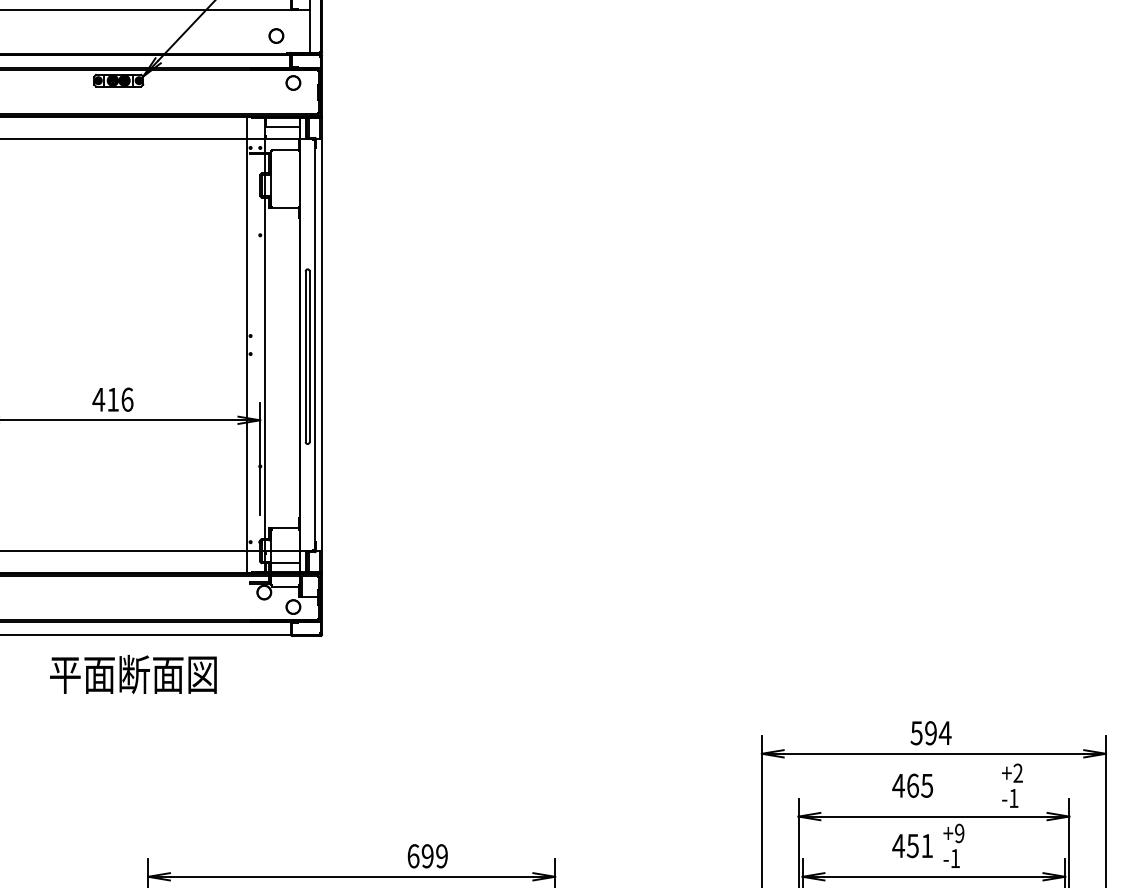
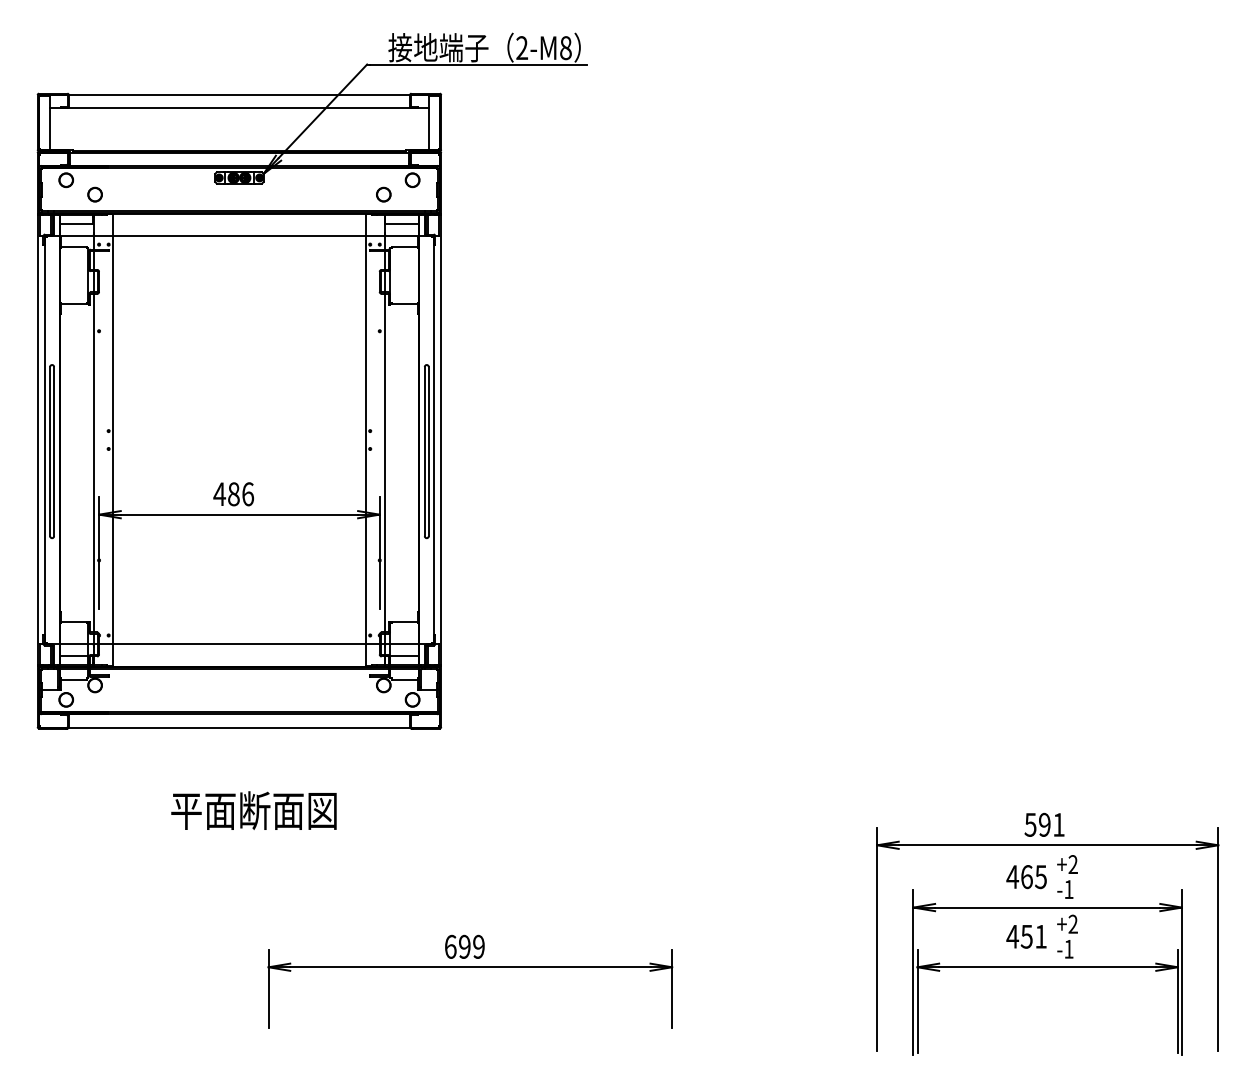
part: (276, 35) -> (383, 194), moved
text: (112, 399) -> (233, 494), 416 -> 486
text: (132, 674) -> (253, 810), moved
text: (944, 732) -> (1058, 824), 594 -> 591
text: (1012, 785) -> (1067, 876), moved
text: (958, 833) -> (1072, 924), +9 -> +2
text: (427, 855) -> (464, 946), moved

